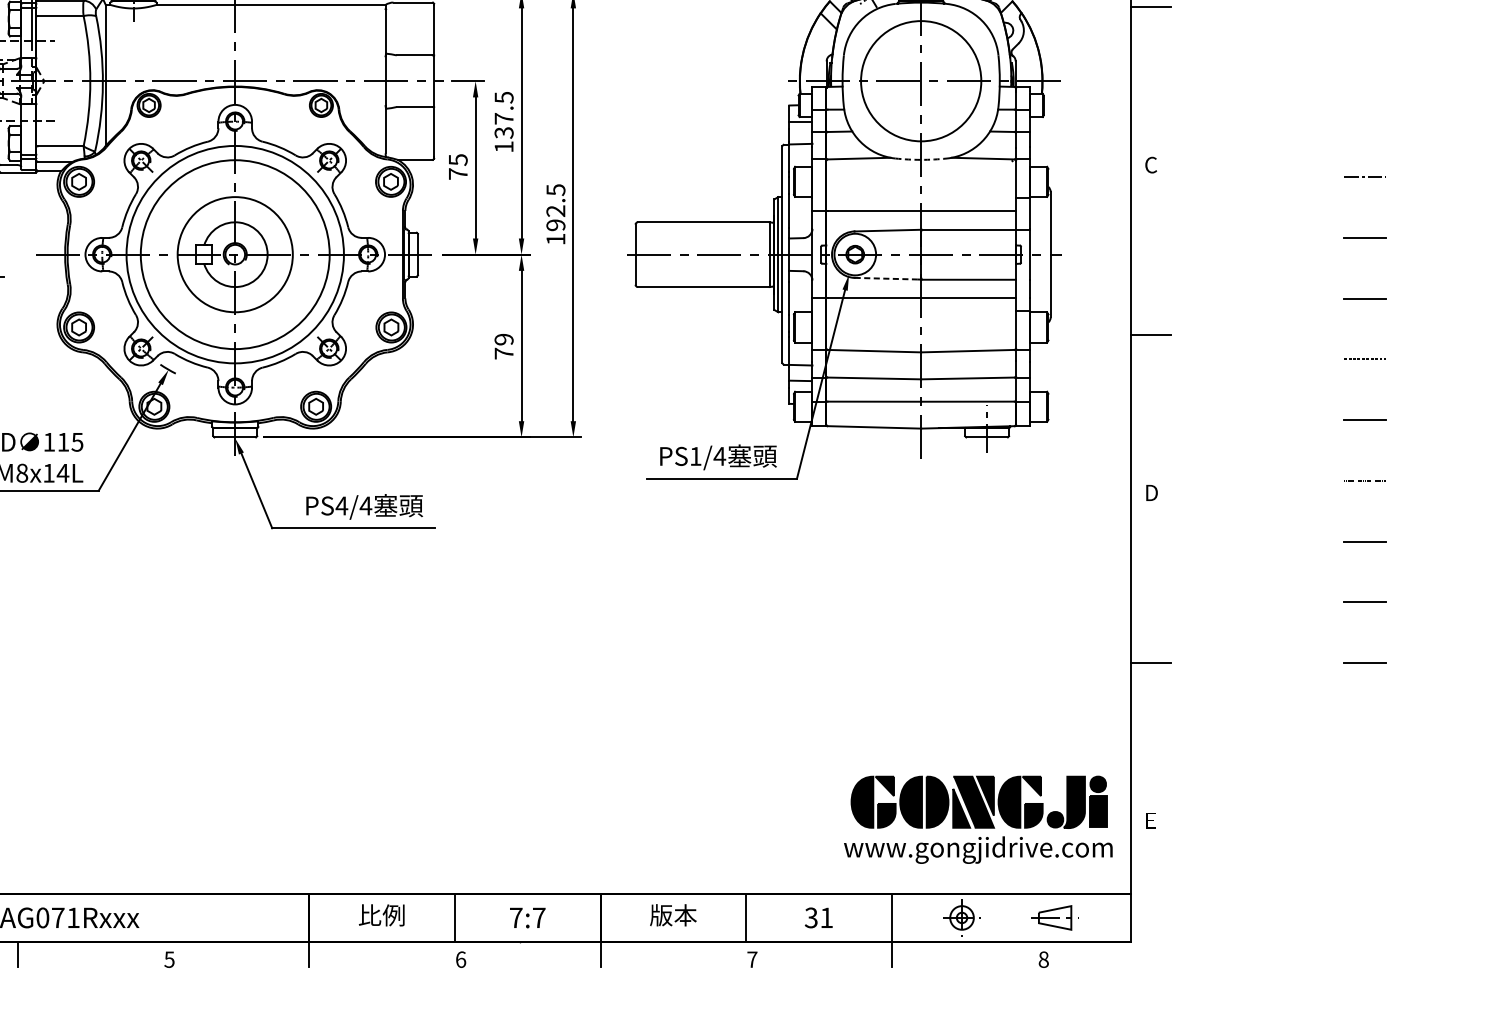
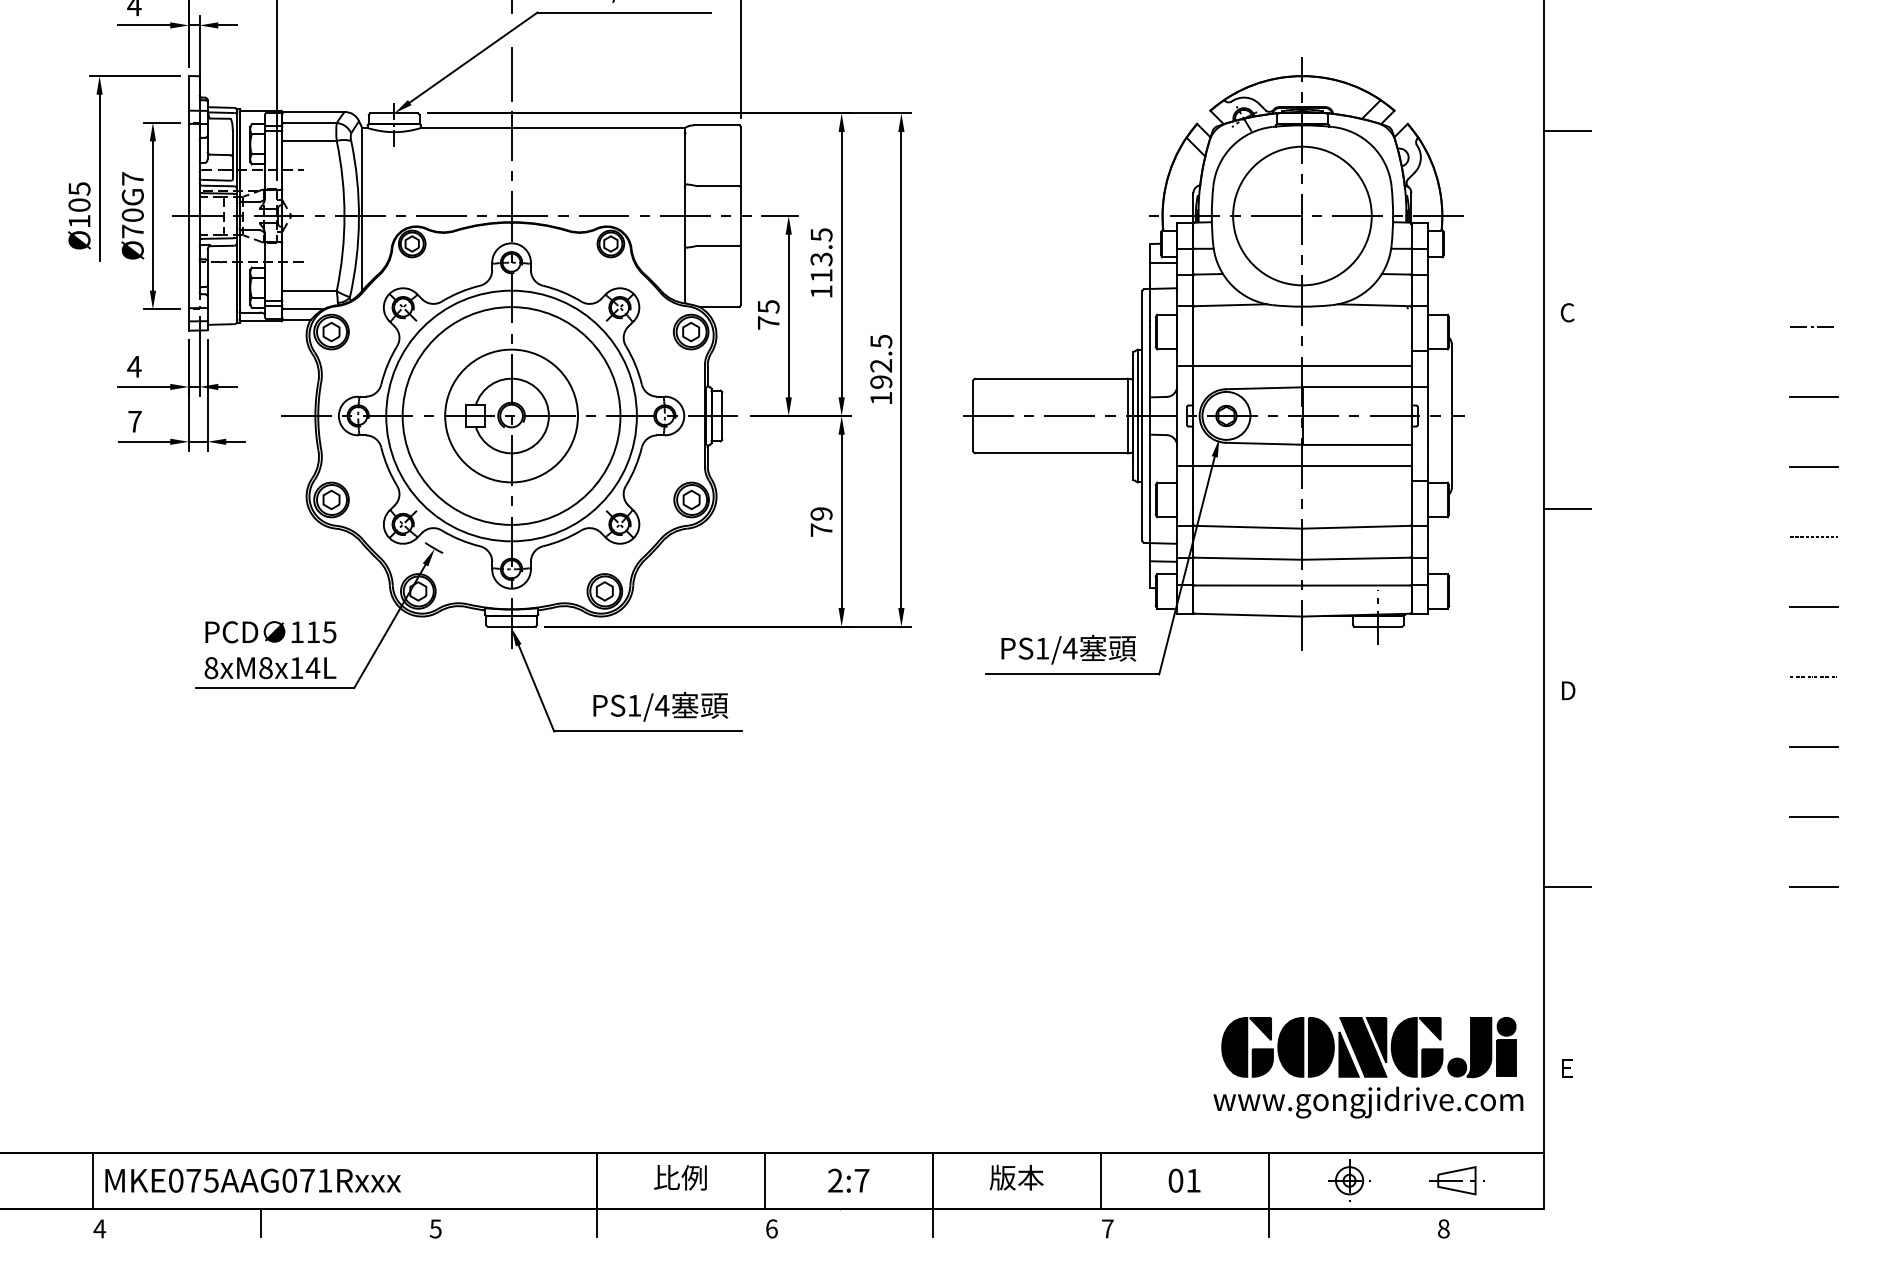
text: (504, 125) -> (821, 267), 137.5 -> 113.5
arc: (921, 159) -> (1302, 306), dashed -> solid
line: (886, 278) -> (1262, 443), dashed -> solid
text: (341, 505) -> (634, 705), PS4/4 -> PS1/4
text: (516, 917) -> (835, 1180), 7:7 -> 2:7
text: (811, 917) -> (1175, 1180), 31 -> 01

